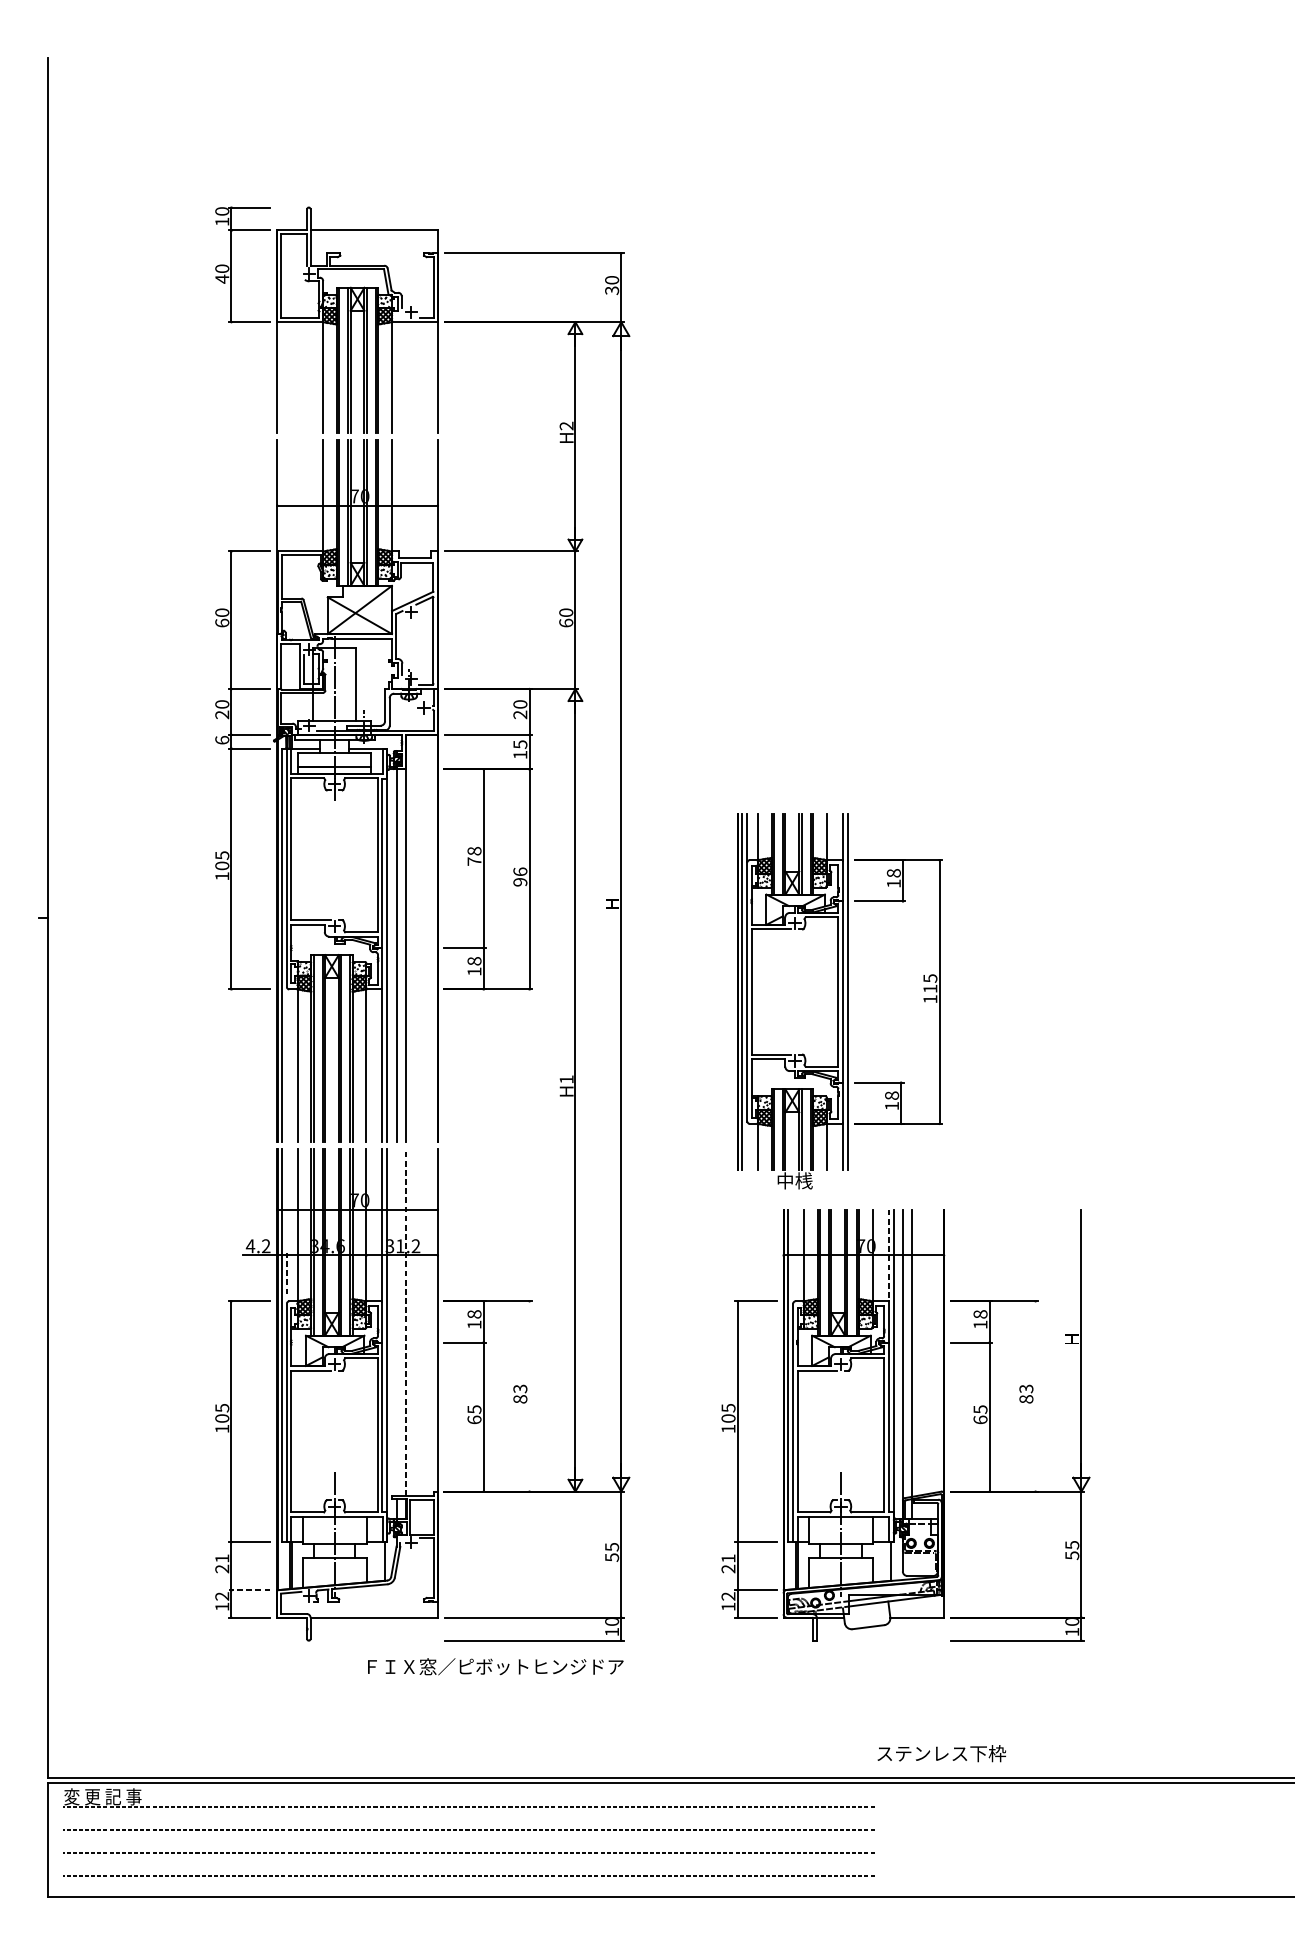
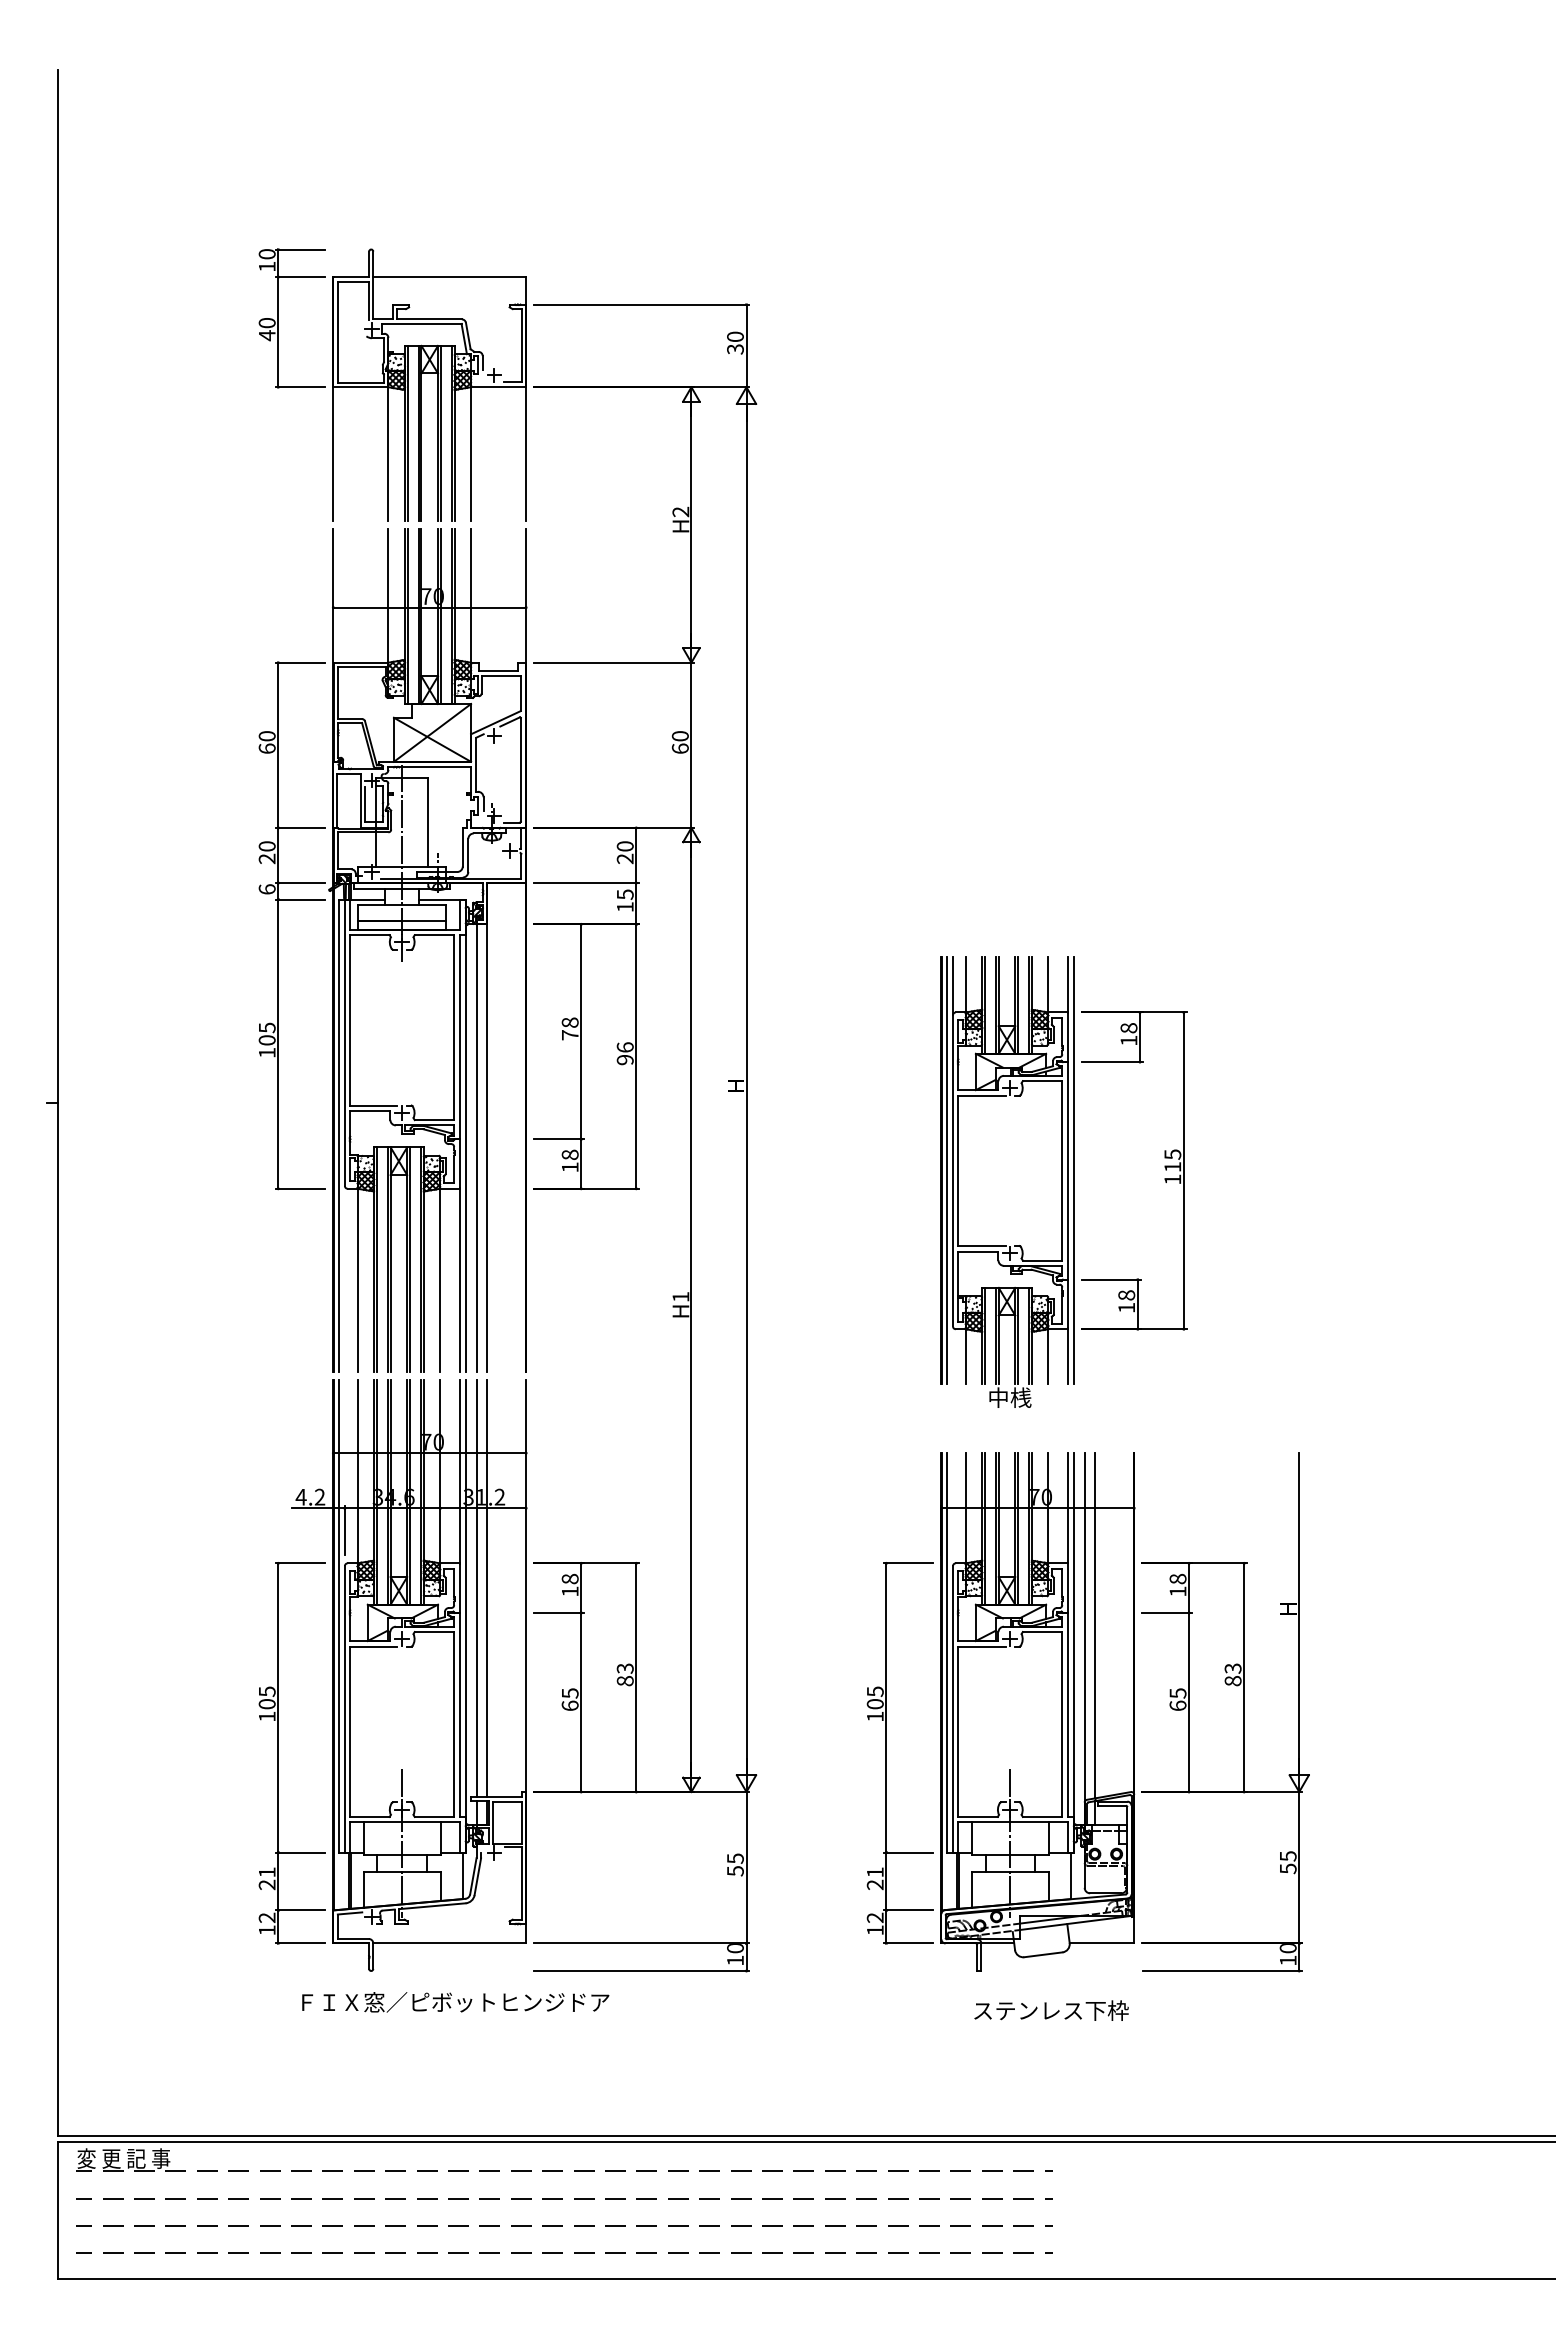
part: (839, 1000) -> (1063, 1181), moved
line: (888, 1255) -> (1067, 1508), dashed -> solid
line: (286, 1273) -> (344, 1530), dashed -> solid
line: (396, 1322) -> (476, 1588), added
line: (405, 1322) -> (487, 1588), dashed -> solid
line: (529, 1396) -> (636, 1677), added
line: (1035, 1396) -> (1244, 1677), added
line: (249, 1590) -> (300, 1910), dashed -> solid
text: (495, 1666) -> (455, 2002), moved
text: (941, 1753) -> (1051, 2010), moved

